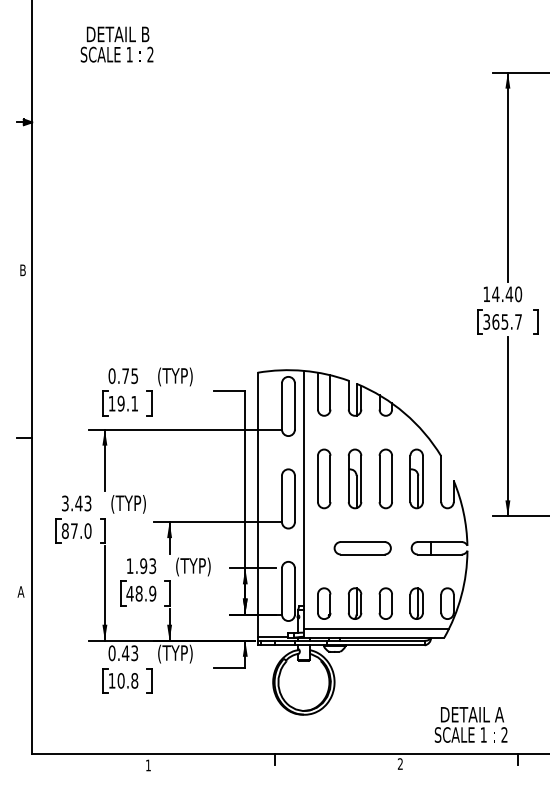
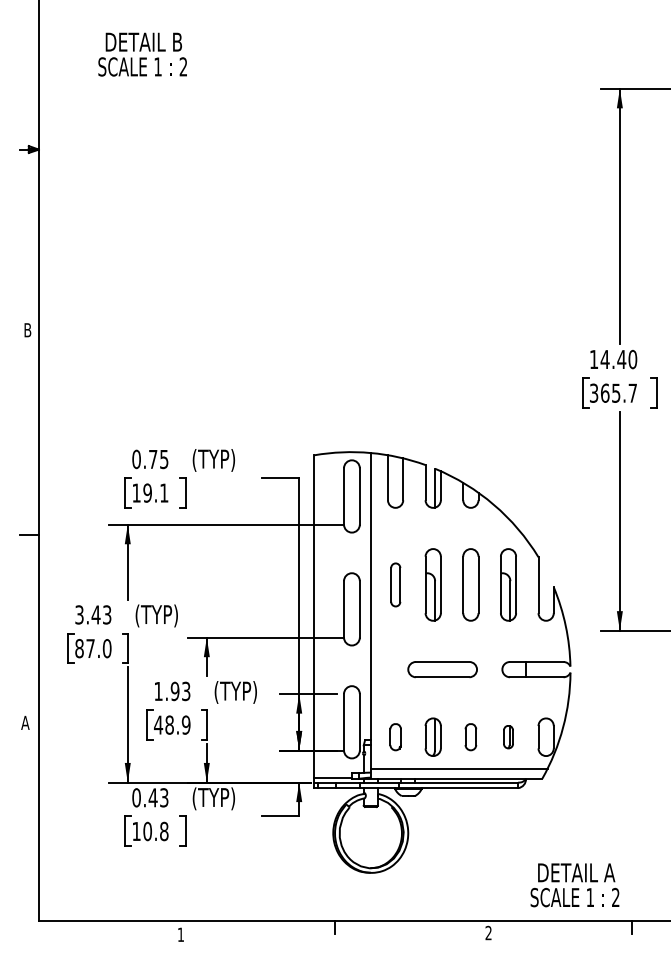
part: (324, 478) -> (395, 584), size x0.6
part: (324, 603) -> (395, 736), size x0.7
part: (385, 603) -> (470, 736), size x0.7
part: (416, 603) -> (508, 736), size x0.6

